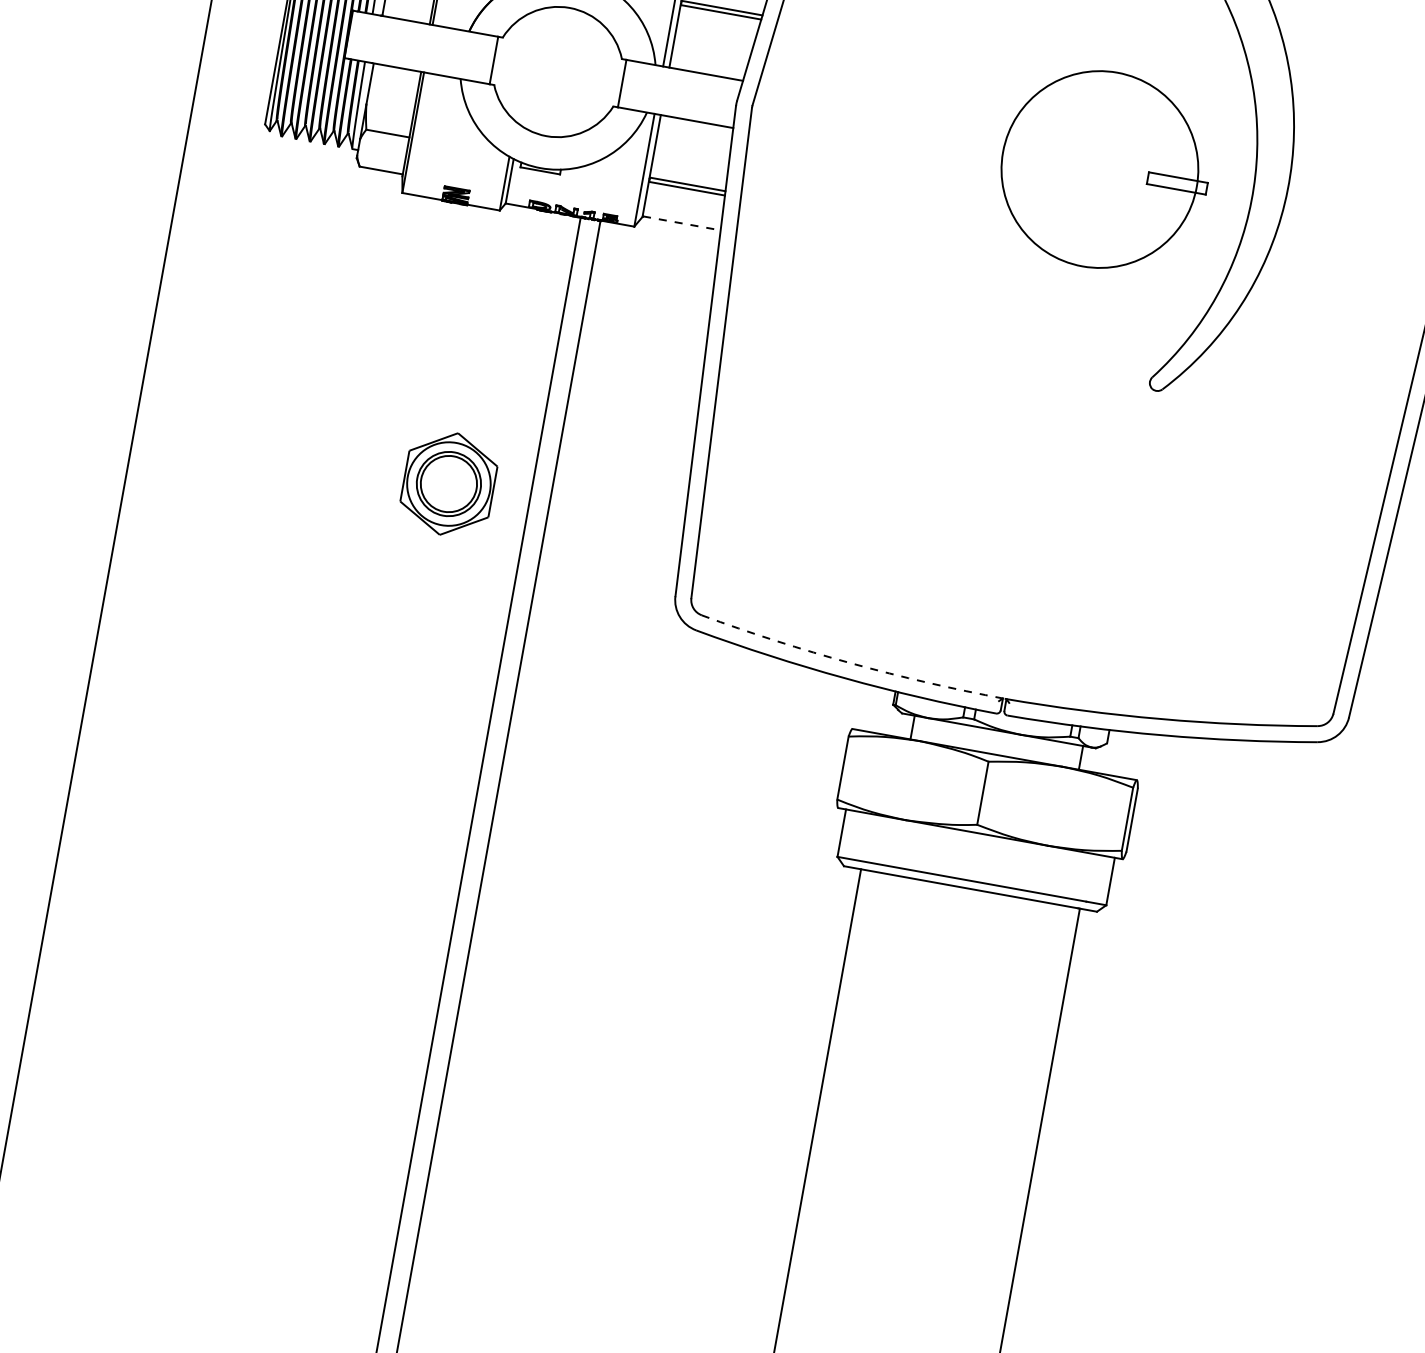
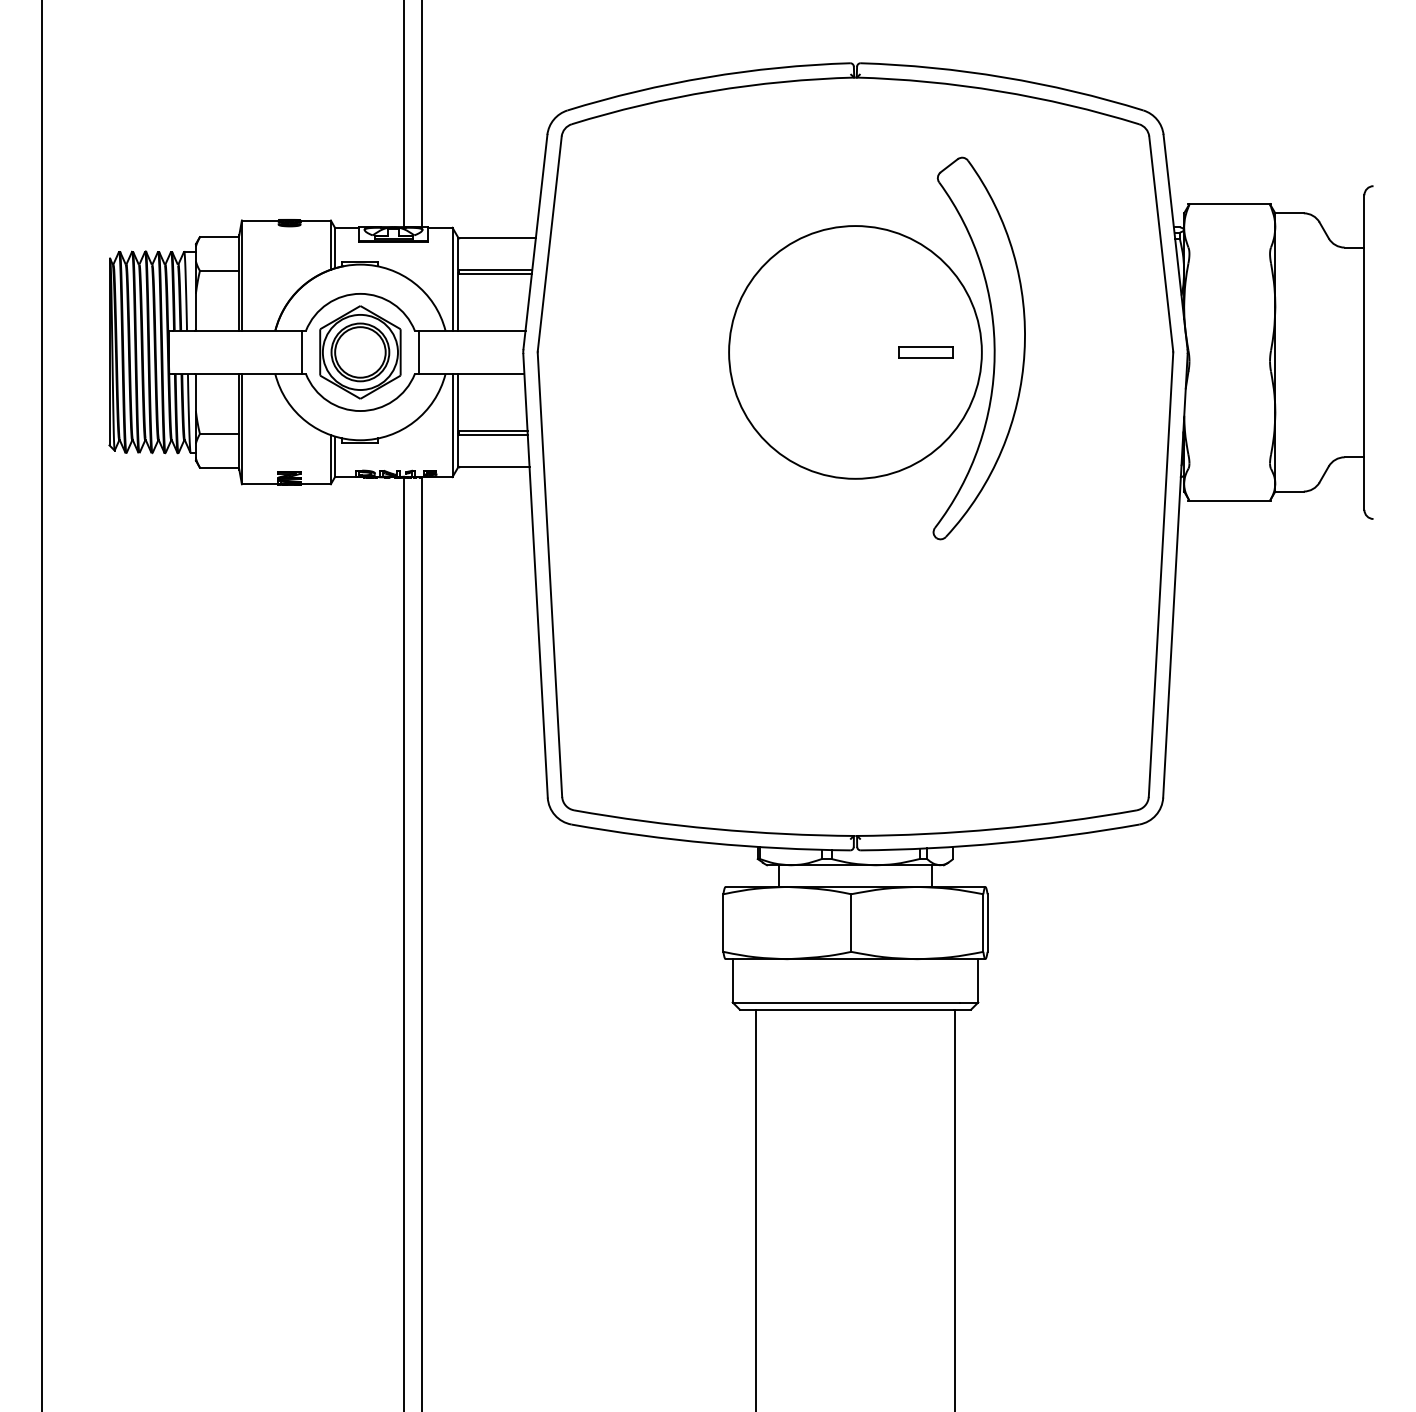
circle: (1099, 169) -> (855, 352), size x1.43
line: (682, 223) -> (494, 466), dashed -> solid
part: (448, 484) -> (360, 352), moved
arc: (851, 663) -> (714, 829), dashed -> solid

